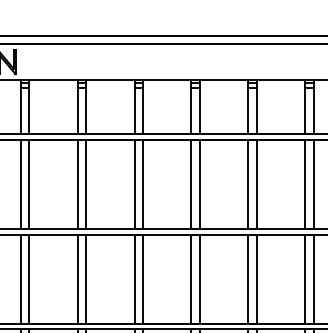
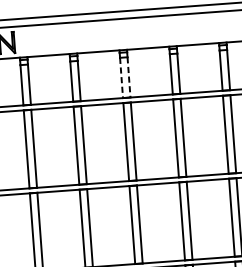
line: (134, 111) -> (121, 78), solid -> dashed
line: (143, 111) -> (129, 77), solid -> dashed

